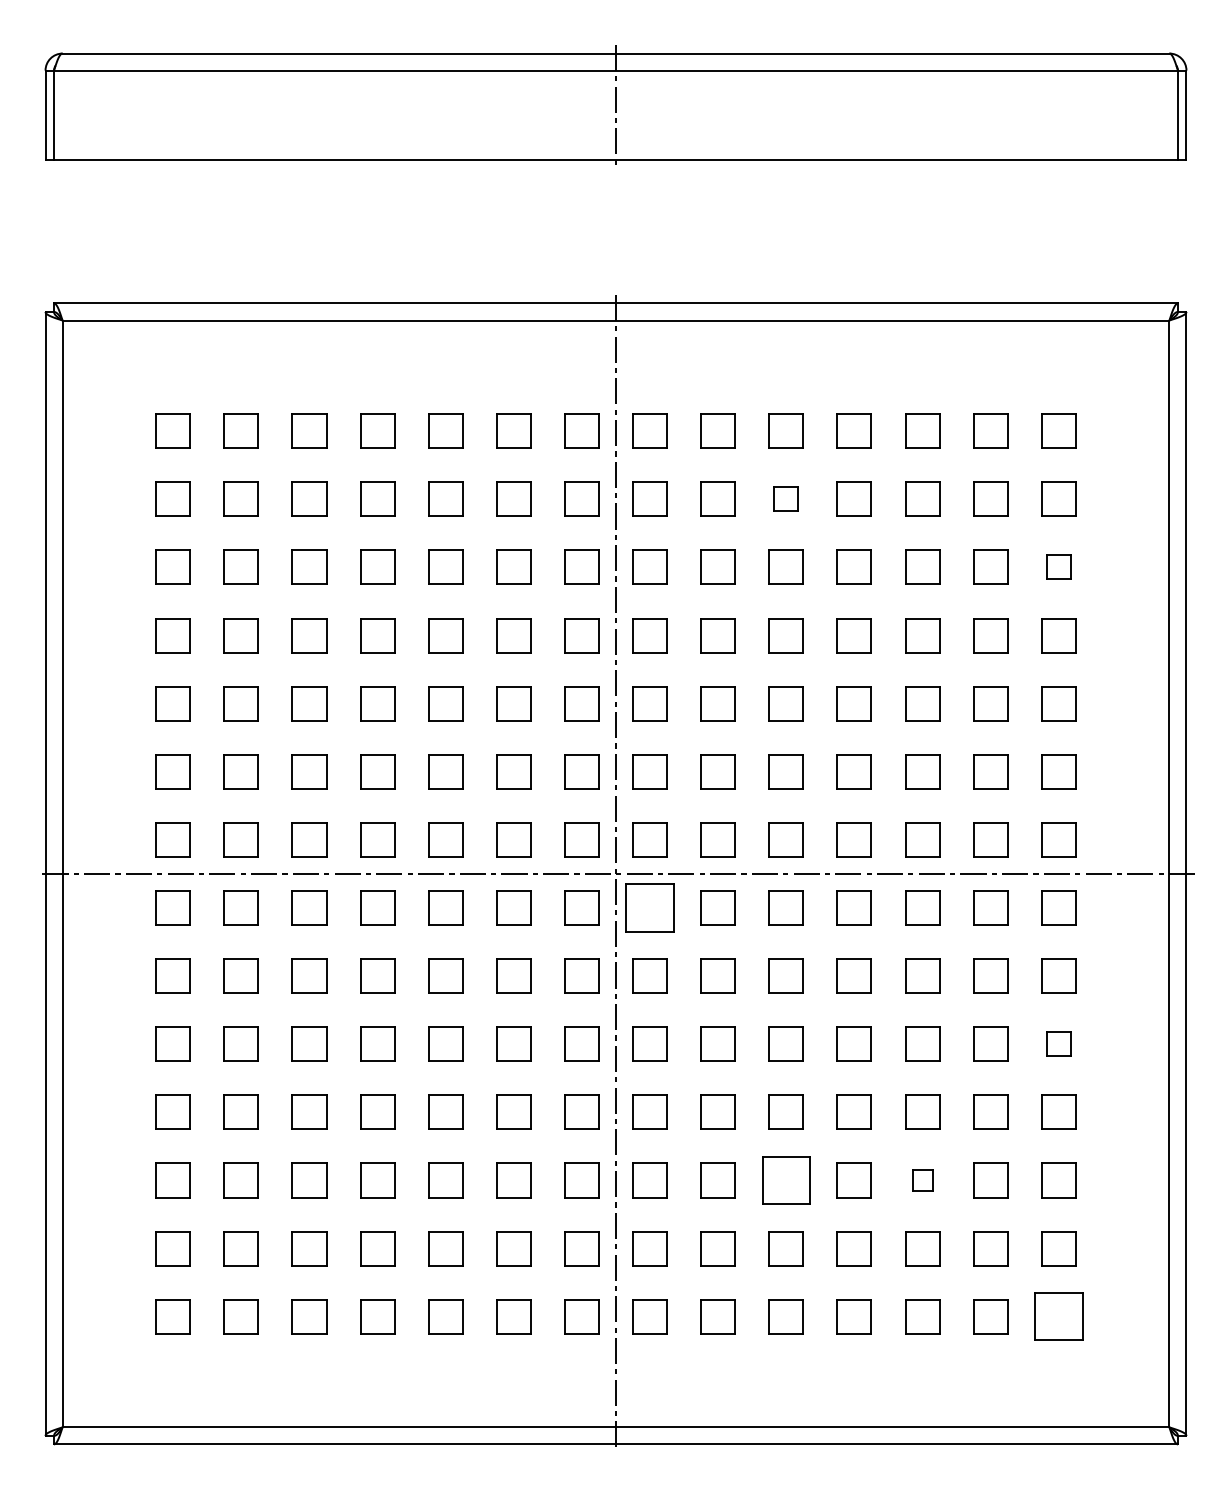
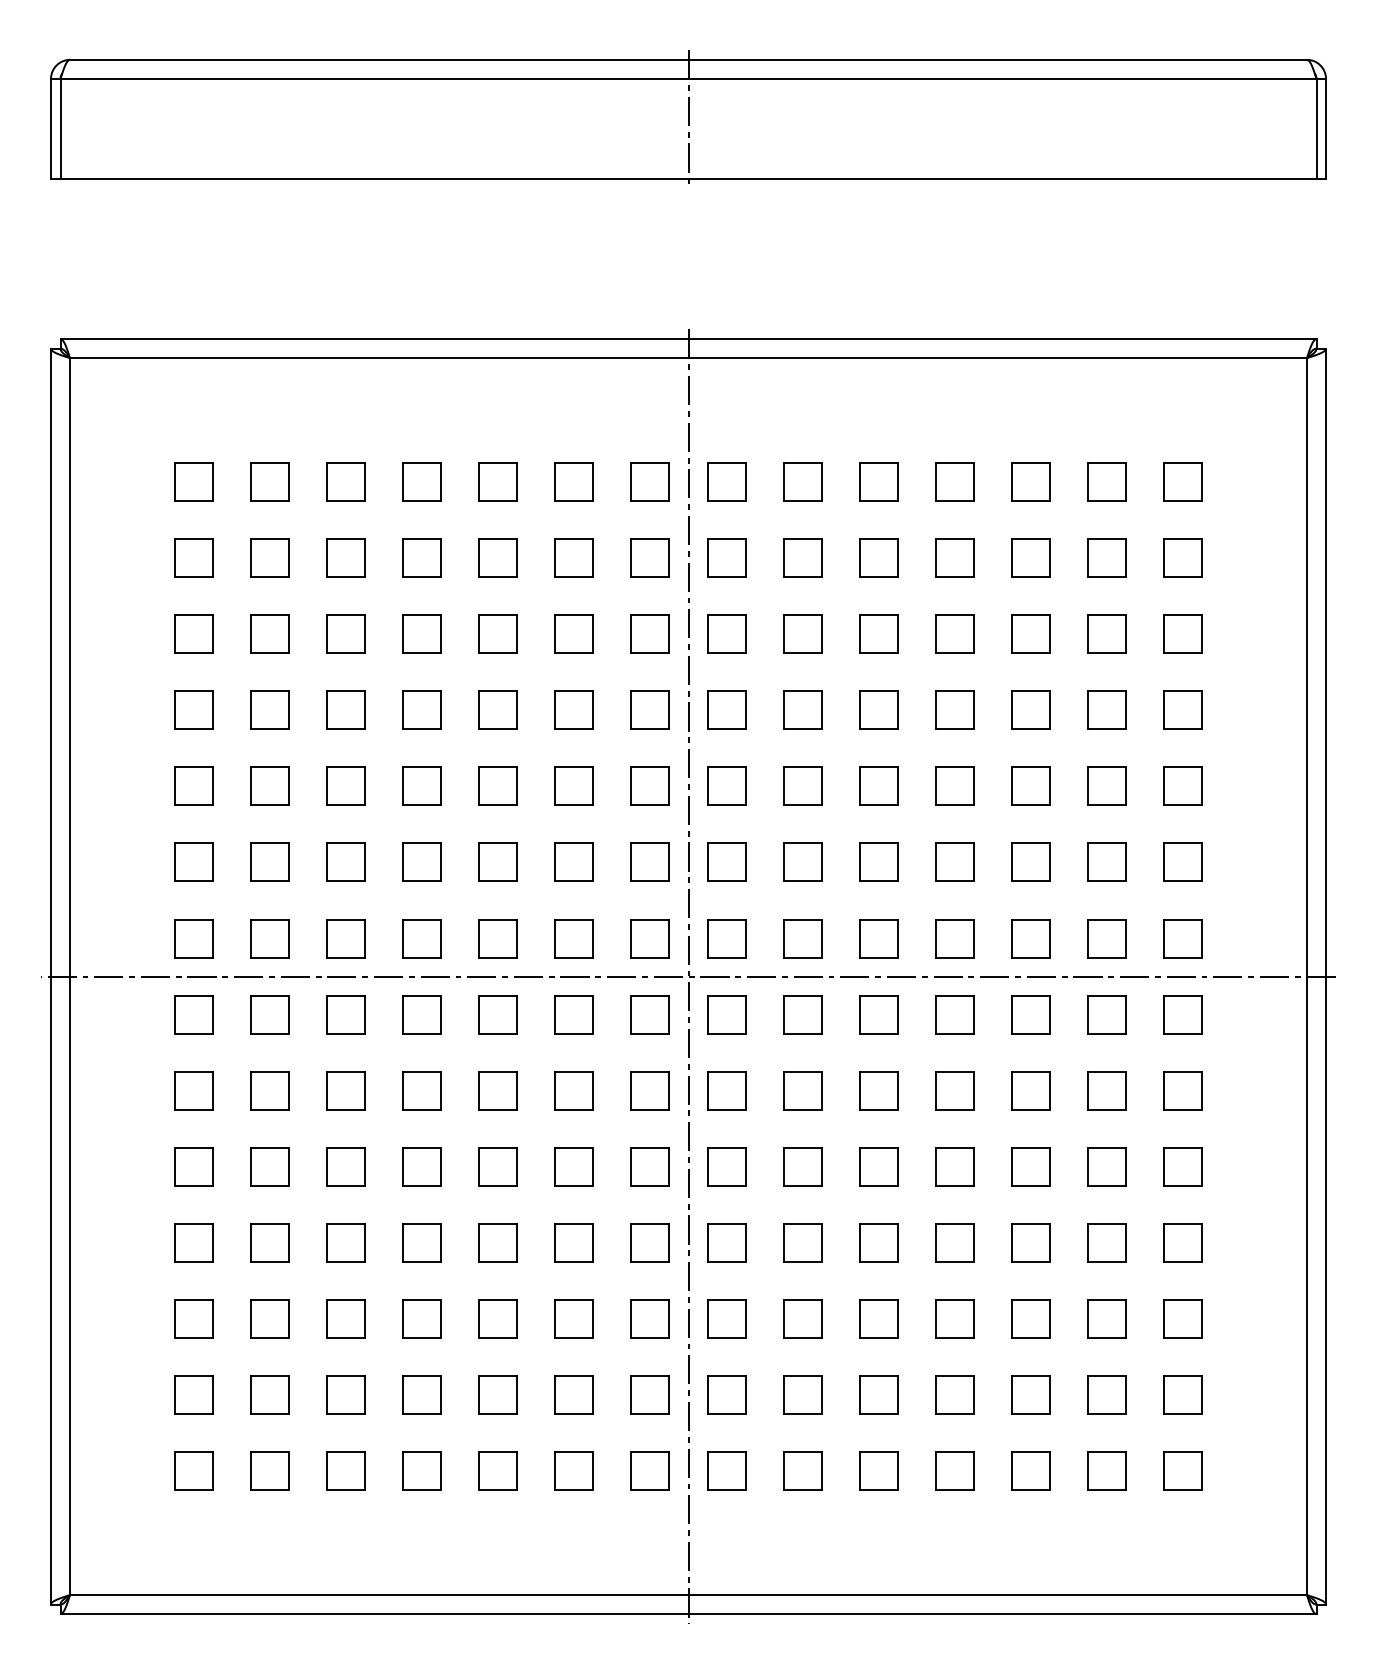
part: (785, 498) -> (877, 557), size x1.43
part: (1058, 566) -> (1182, 633), size x1.43
part: (649, 907) -> (725, 1014), size x0.71
part: (1058, 1043) -> (1182, 1166), size x1.43
part: (785, 1180) -> (877, 1319), size x0.71
part: (922, 1180) -> (1031, 1319), size x1.67
part: (1058, 1316) -> (1182, 1471), size x0.71

